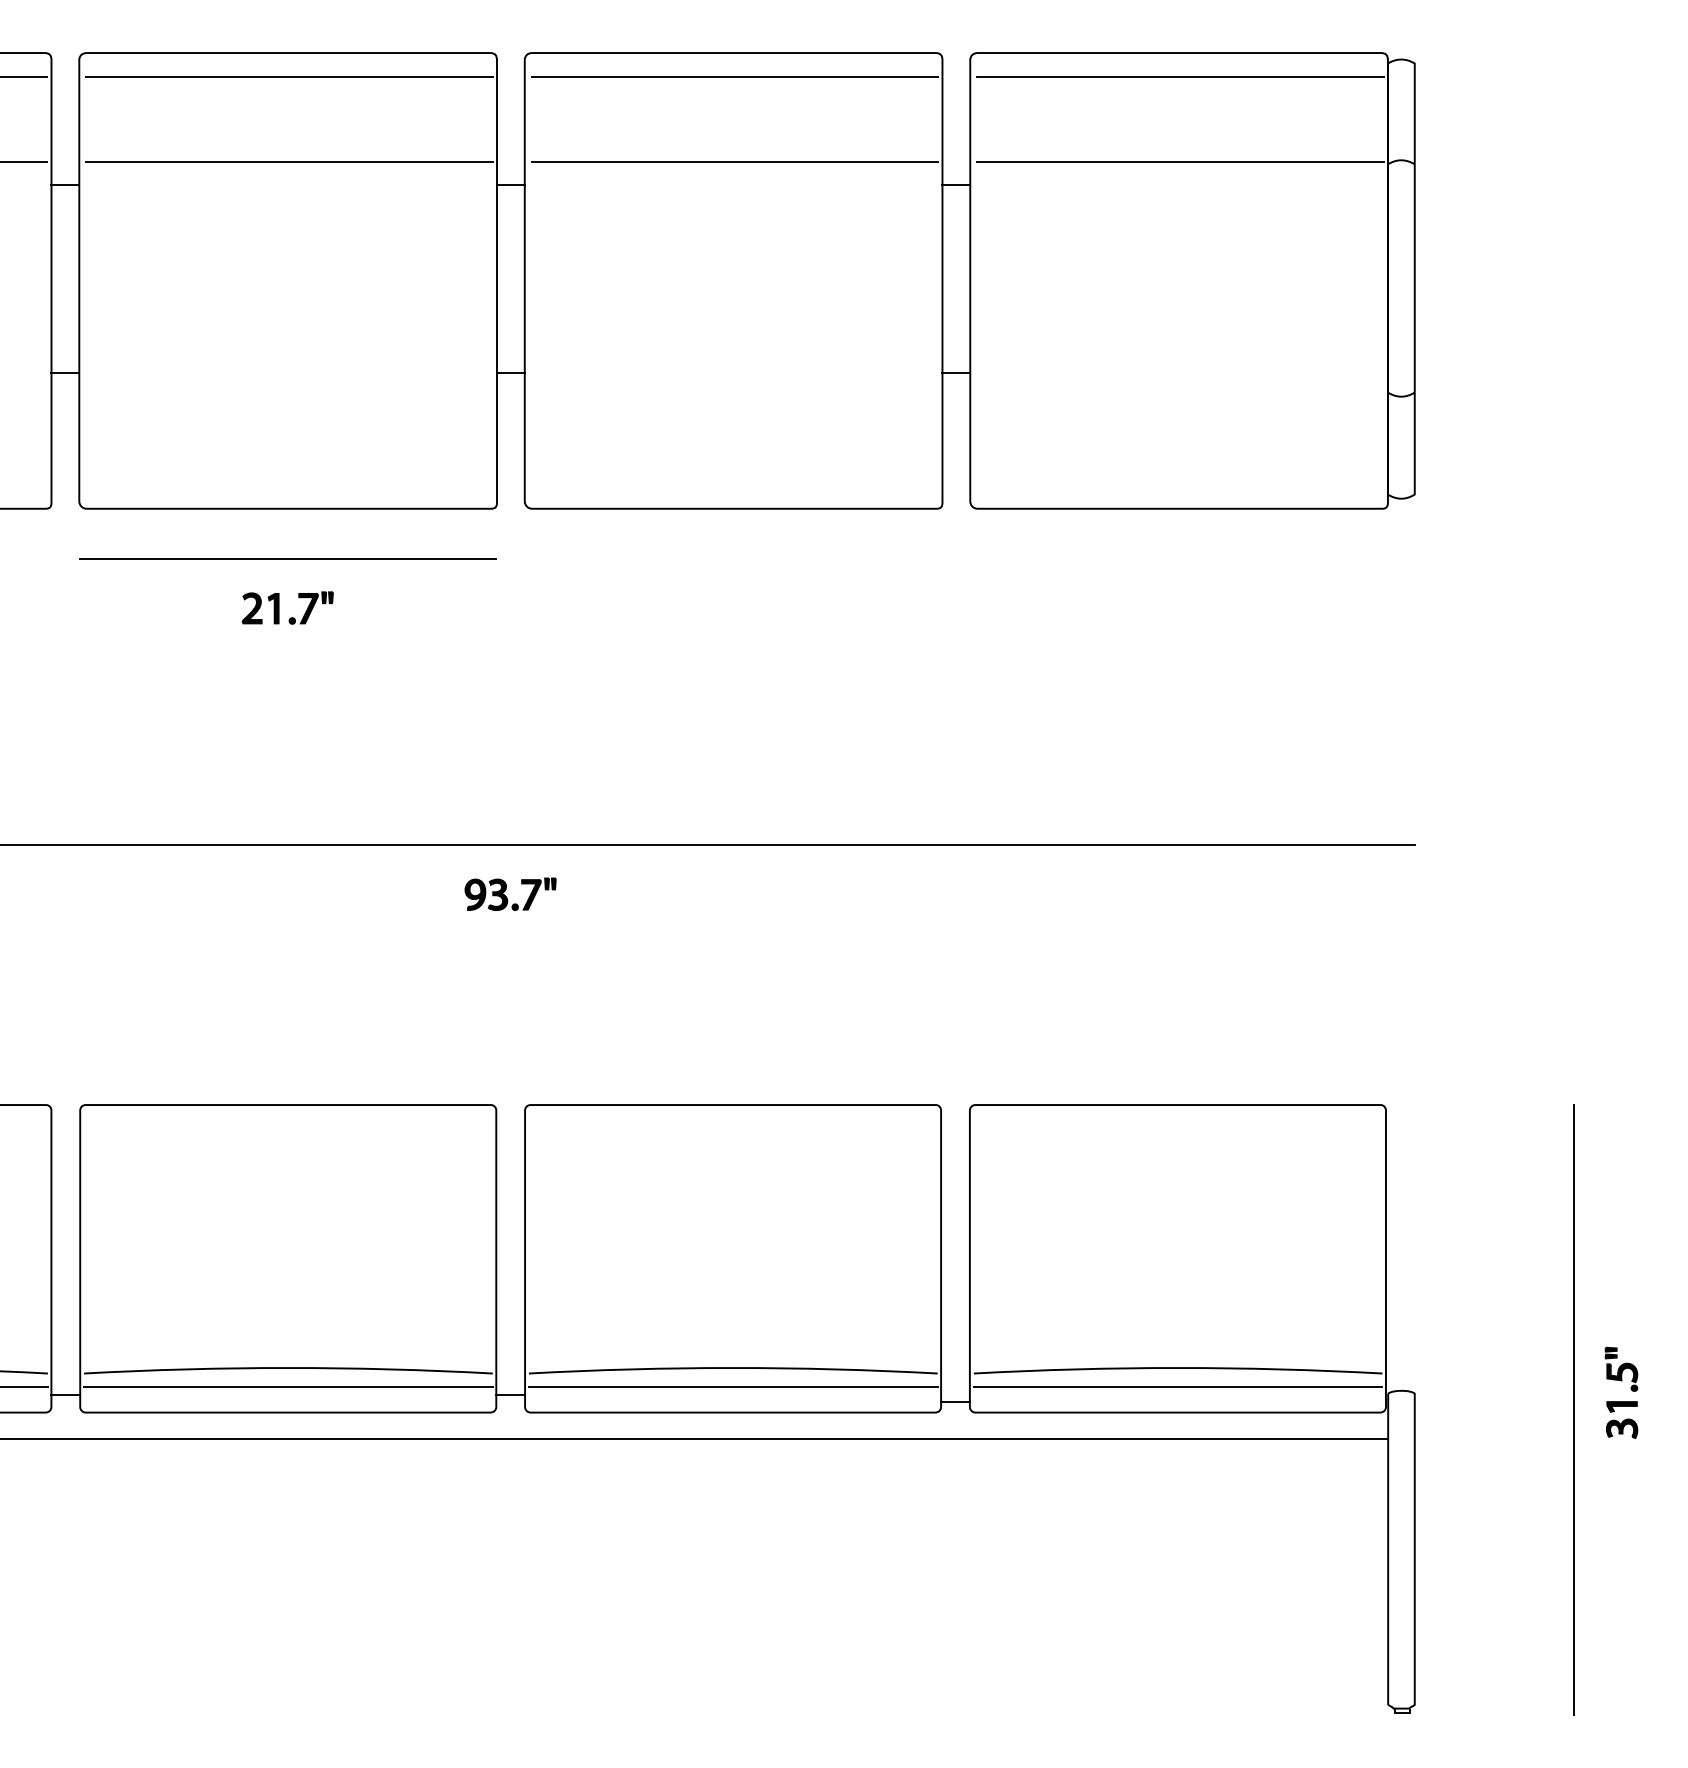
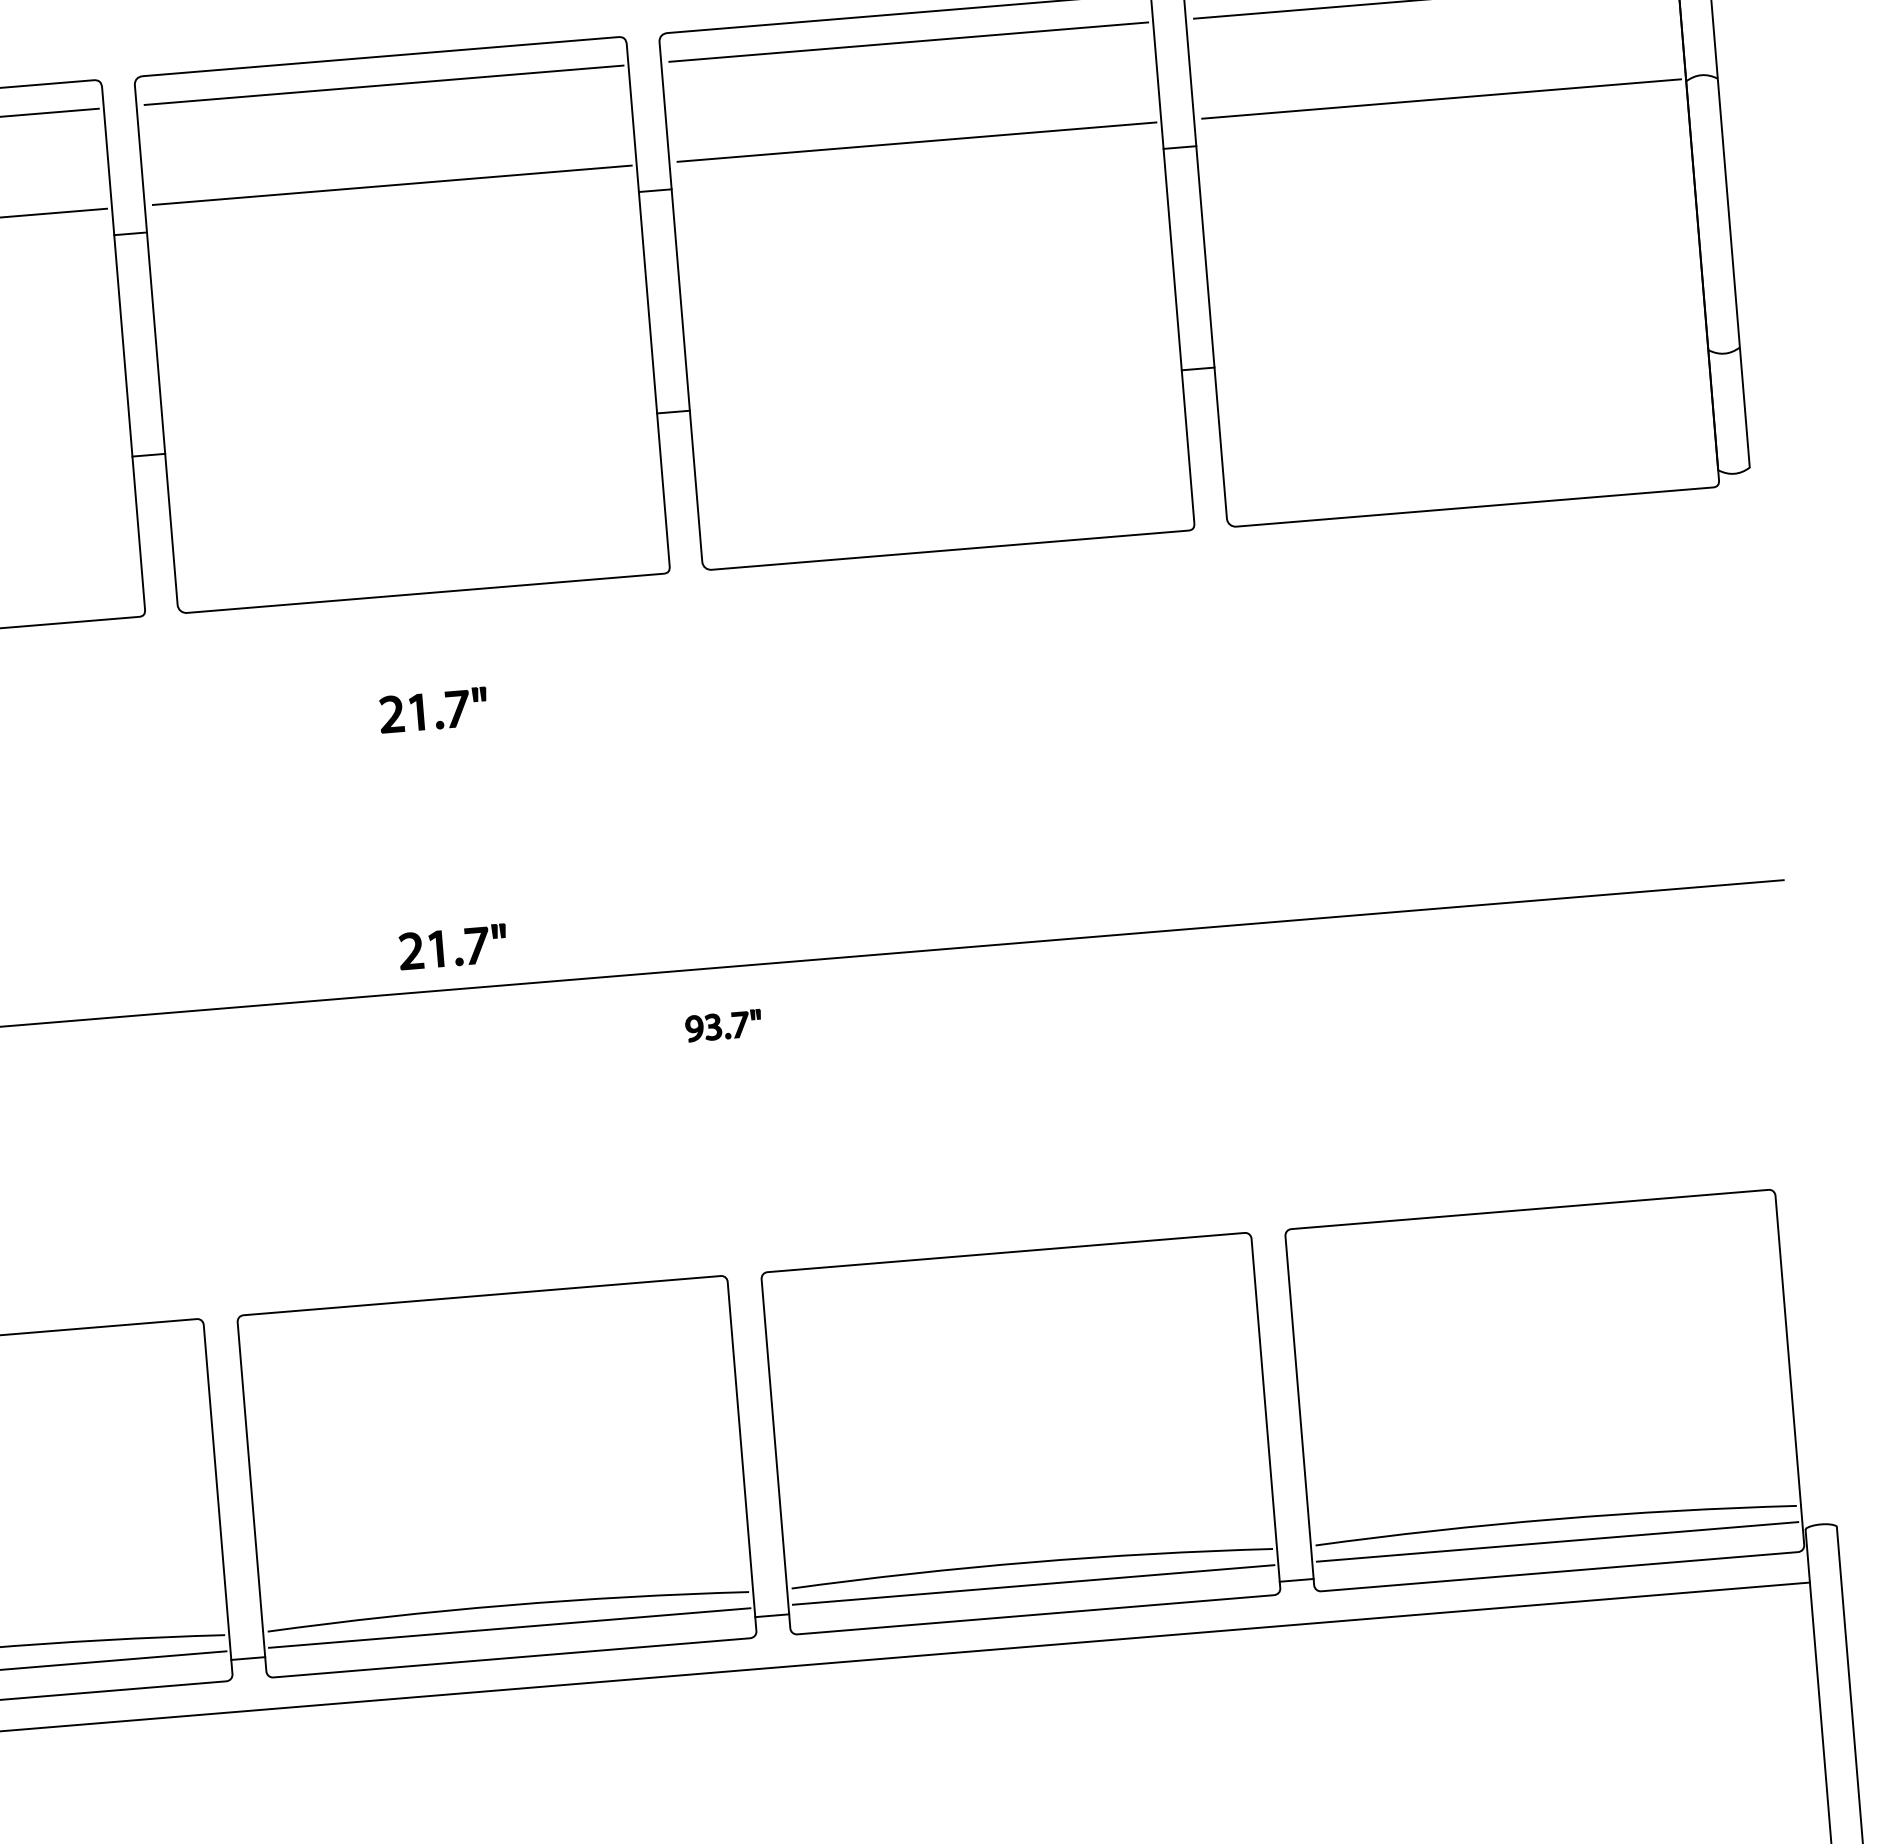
line: (287, 558) -> (428, 652), removed
part: (279, 808) -> (443, 947), added
part: (510, 893) -> (723, 1024), size x0.7

